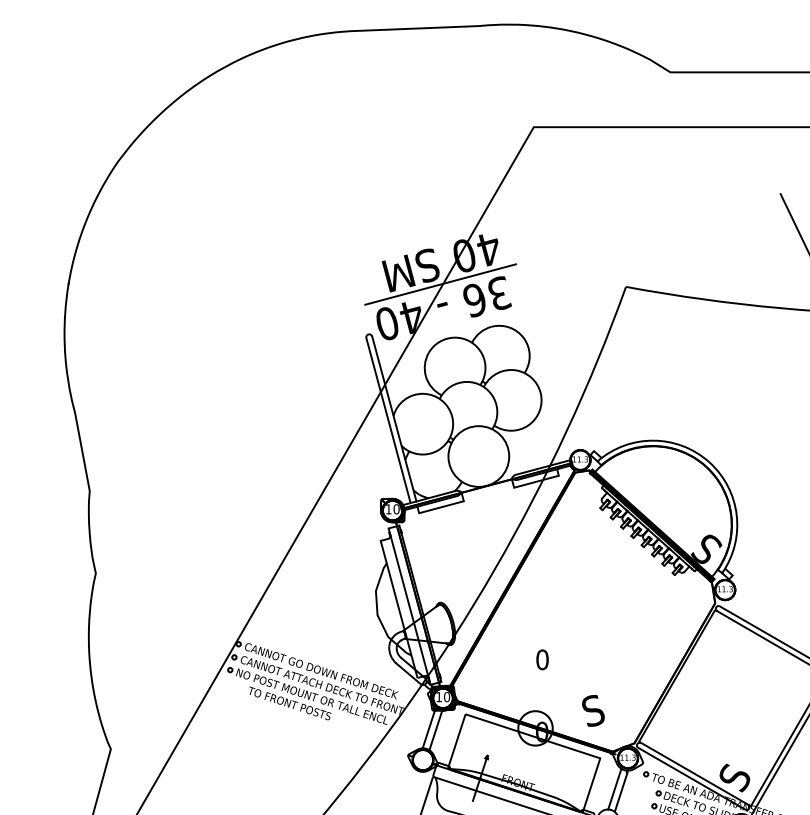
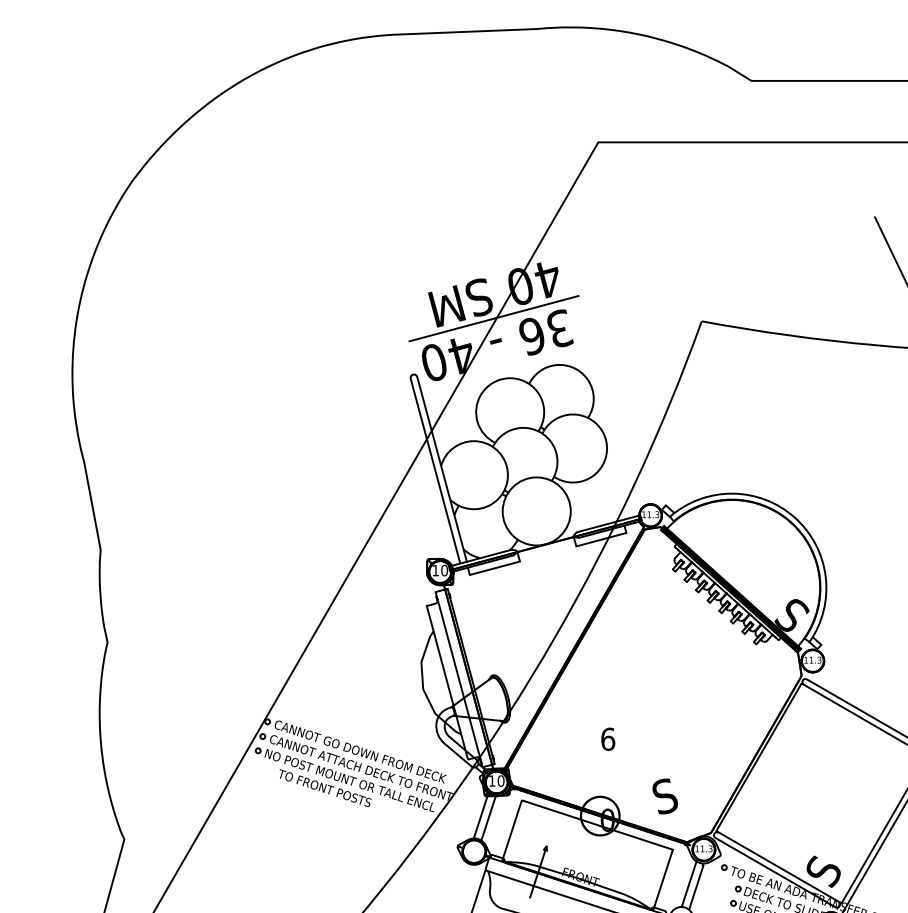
text: (542, 659) -> (608, 738), 0 -> 6

